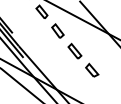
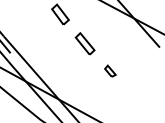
part: (92, 69) -> (110, 70), size x0.6

